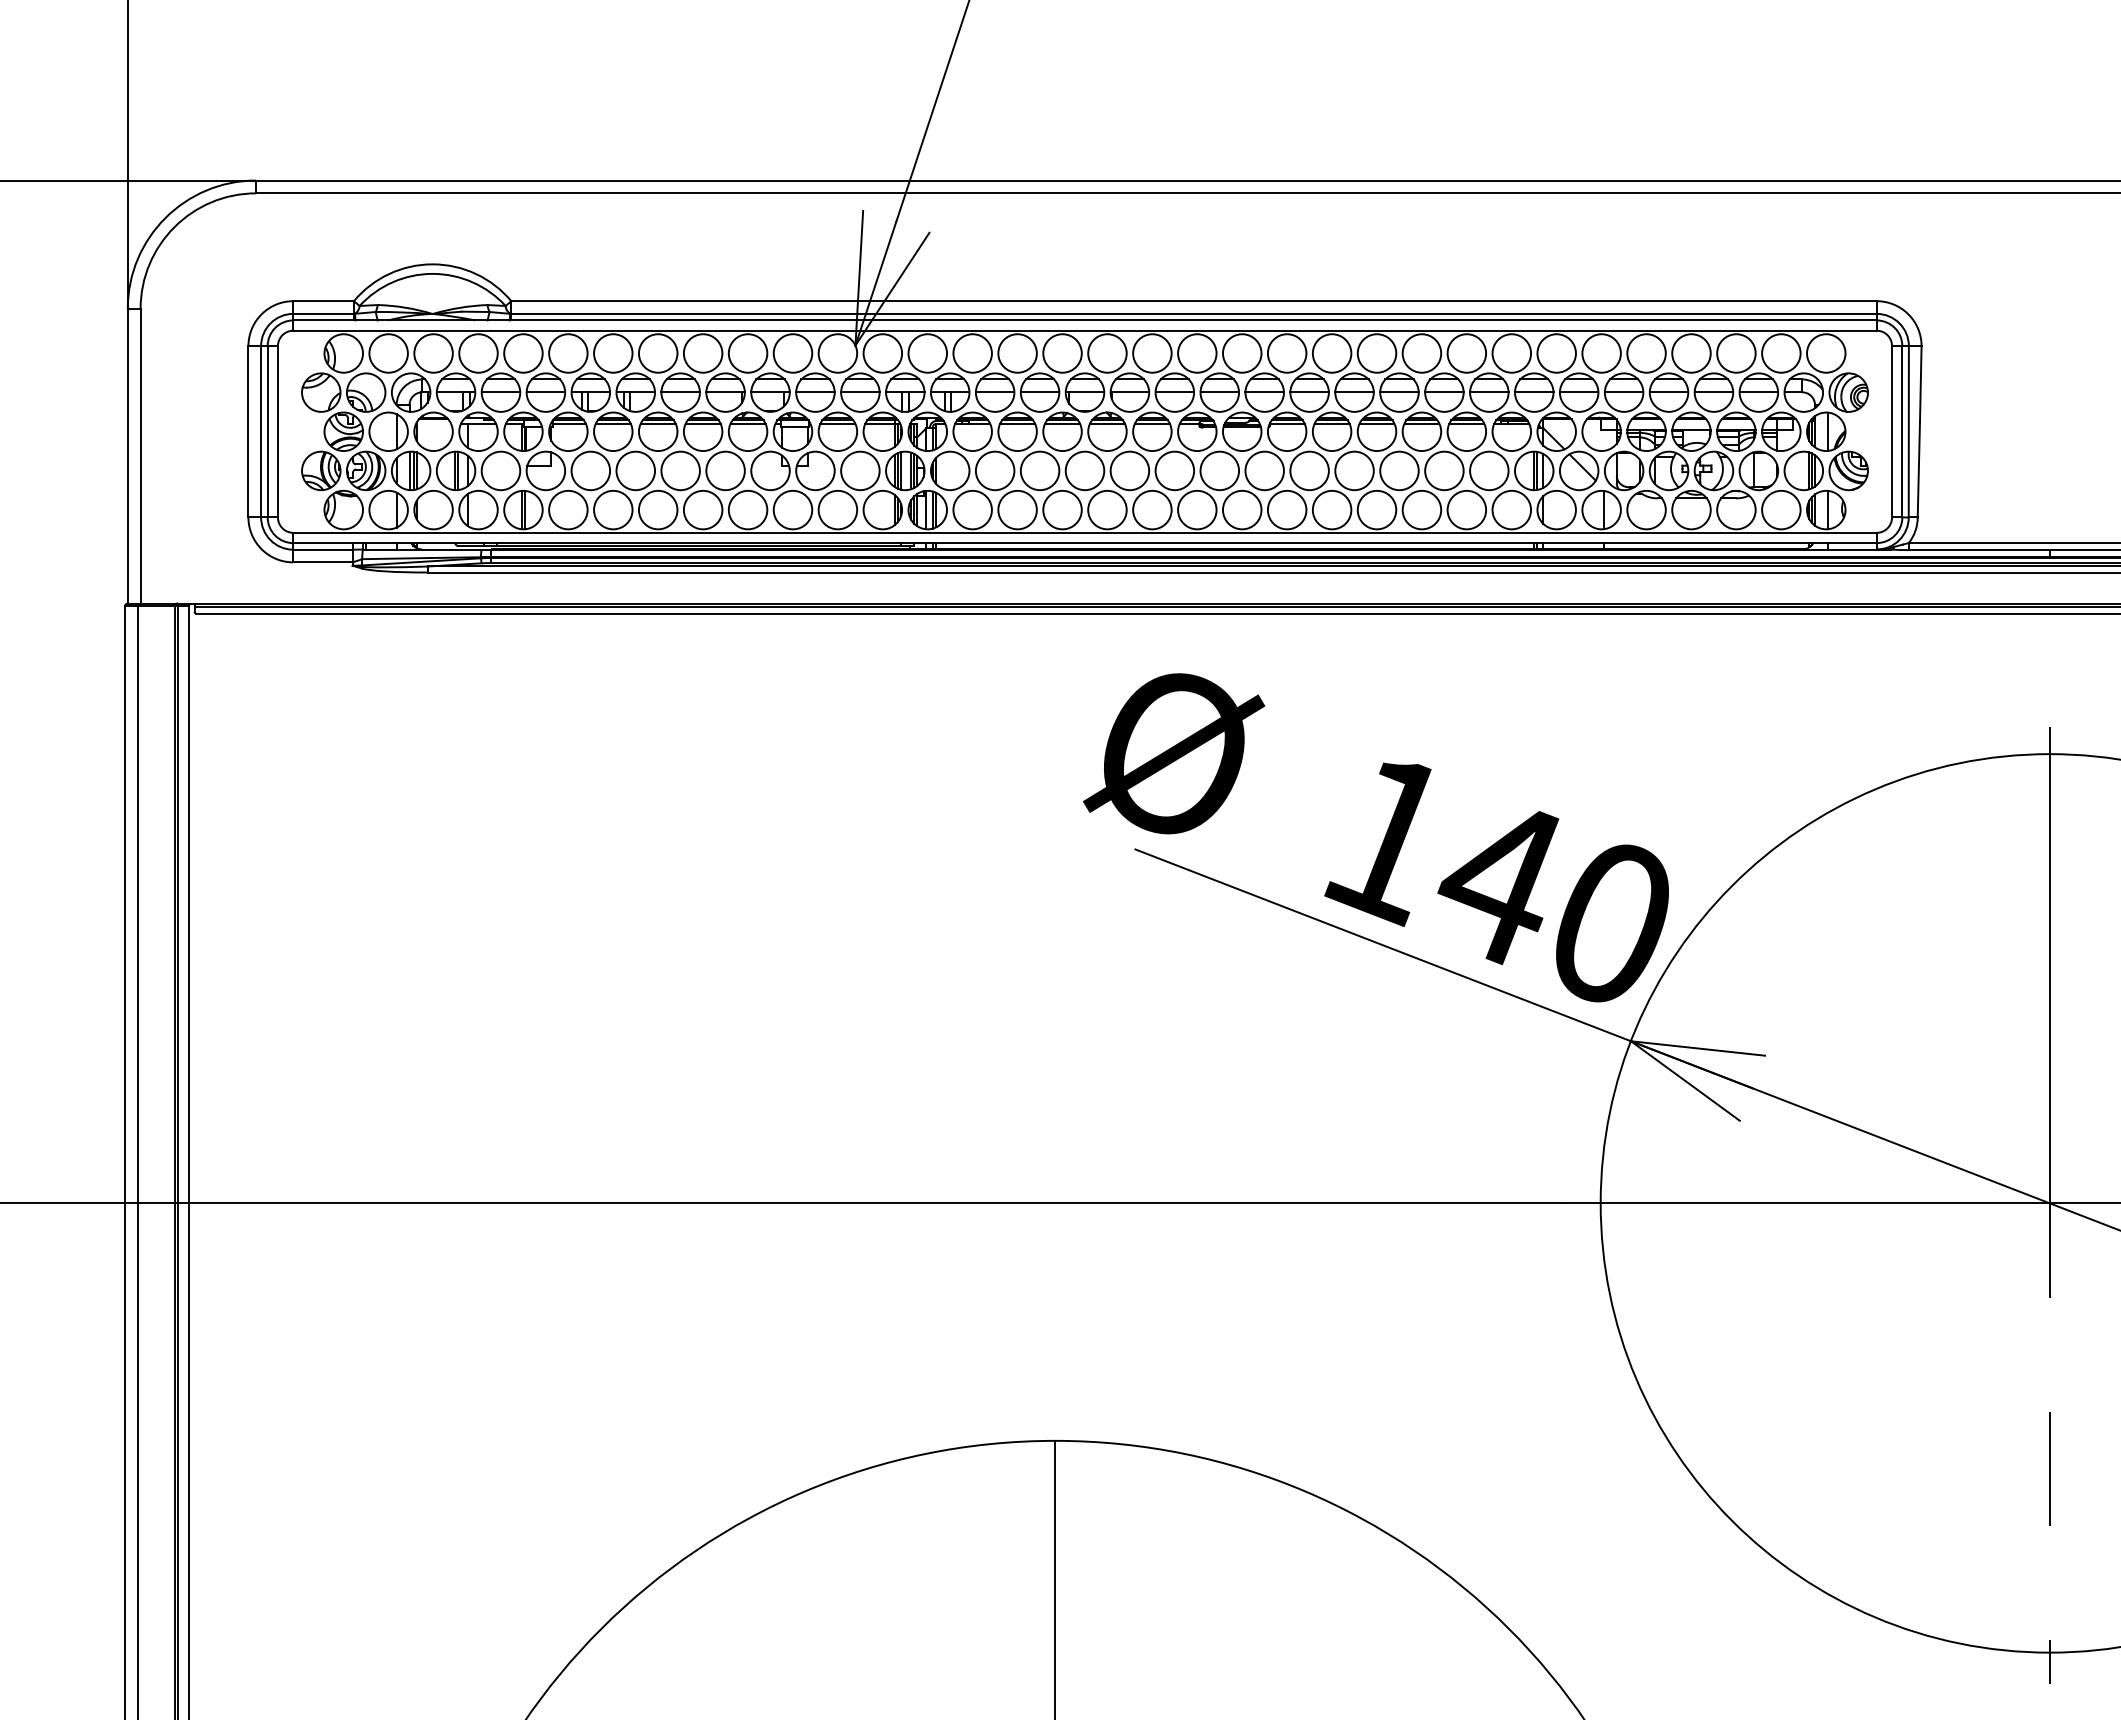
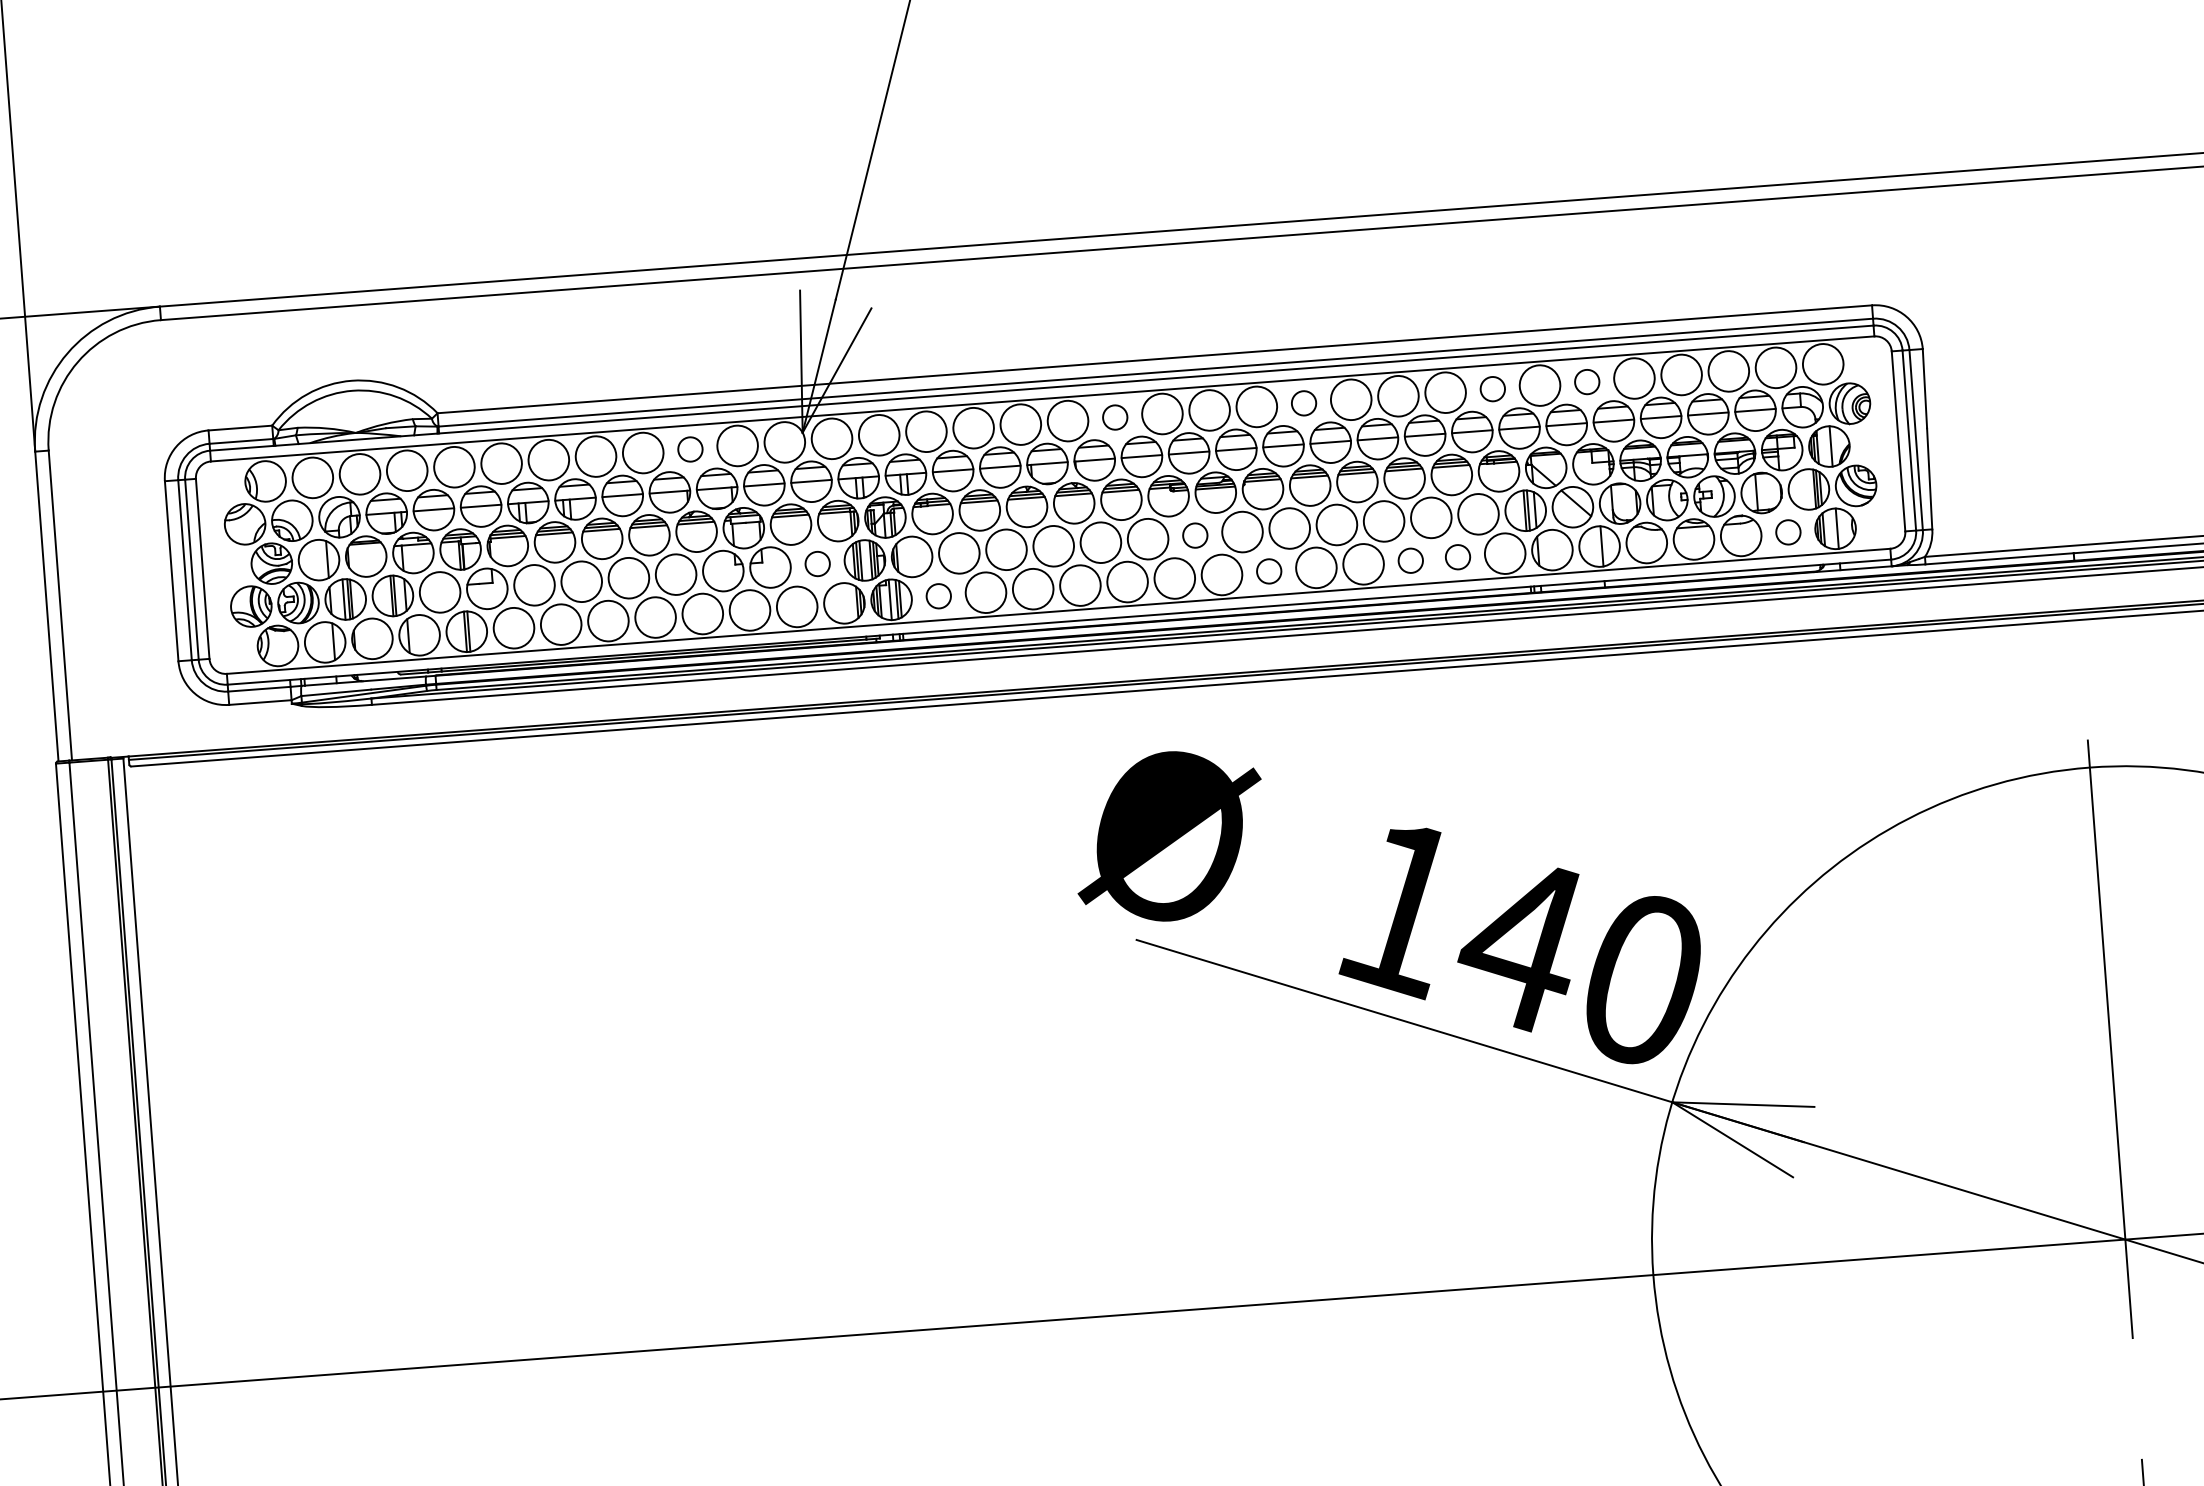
circle: (747, 353) -> (689, 449), size x0.6
circle: (1152, 353) -> (1115, 417), size x0.6
circle: (1331, 353) -> (1303, 403), size x0.6
circle: (1511, 353) -> (1492, 389), size x0.6
circle: (1601, 353) -> (1587, 382), size x0.6
circle: (860, 470) -> (817, 563), size x0.6
circle: (1219, 470) -> (1194, 535), size x0.6
circle: (972, 509) -> (938, 595), size x0.6
circle: (1286, 509) -> (1268, 570), size x0.6
circle: (1421, 509) -> (1410, 560), size x0.6
circle: (1466, 509) -> (1457, 556), size x0.6
circle: (1781, 509) -> (1788, 531), size x0.6

